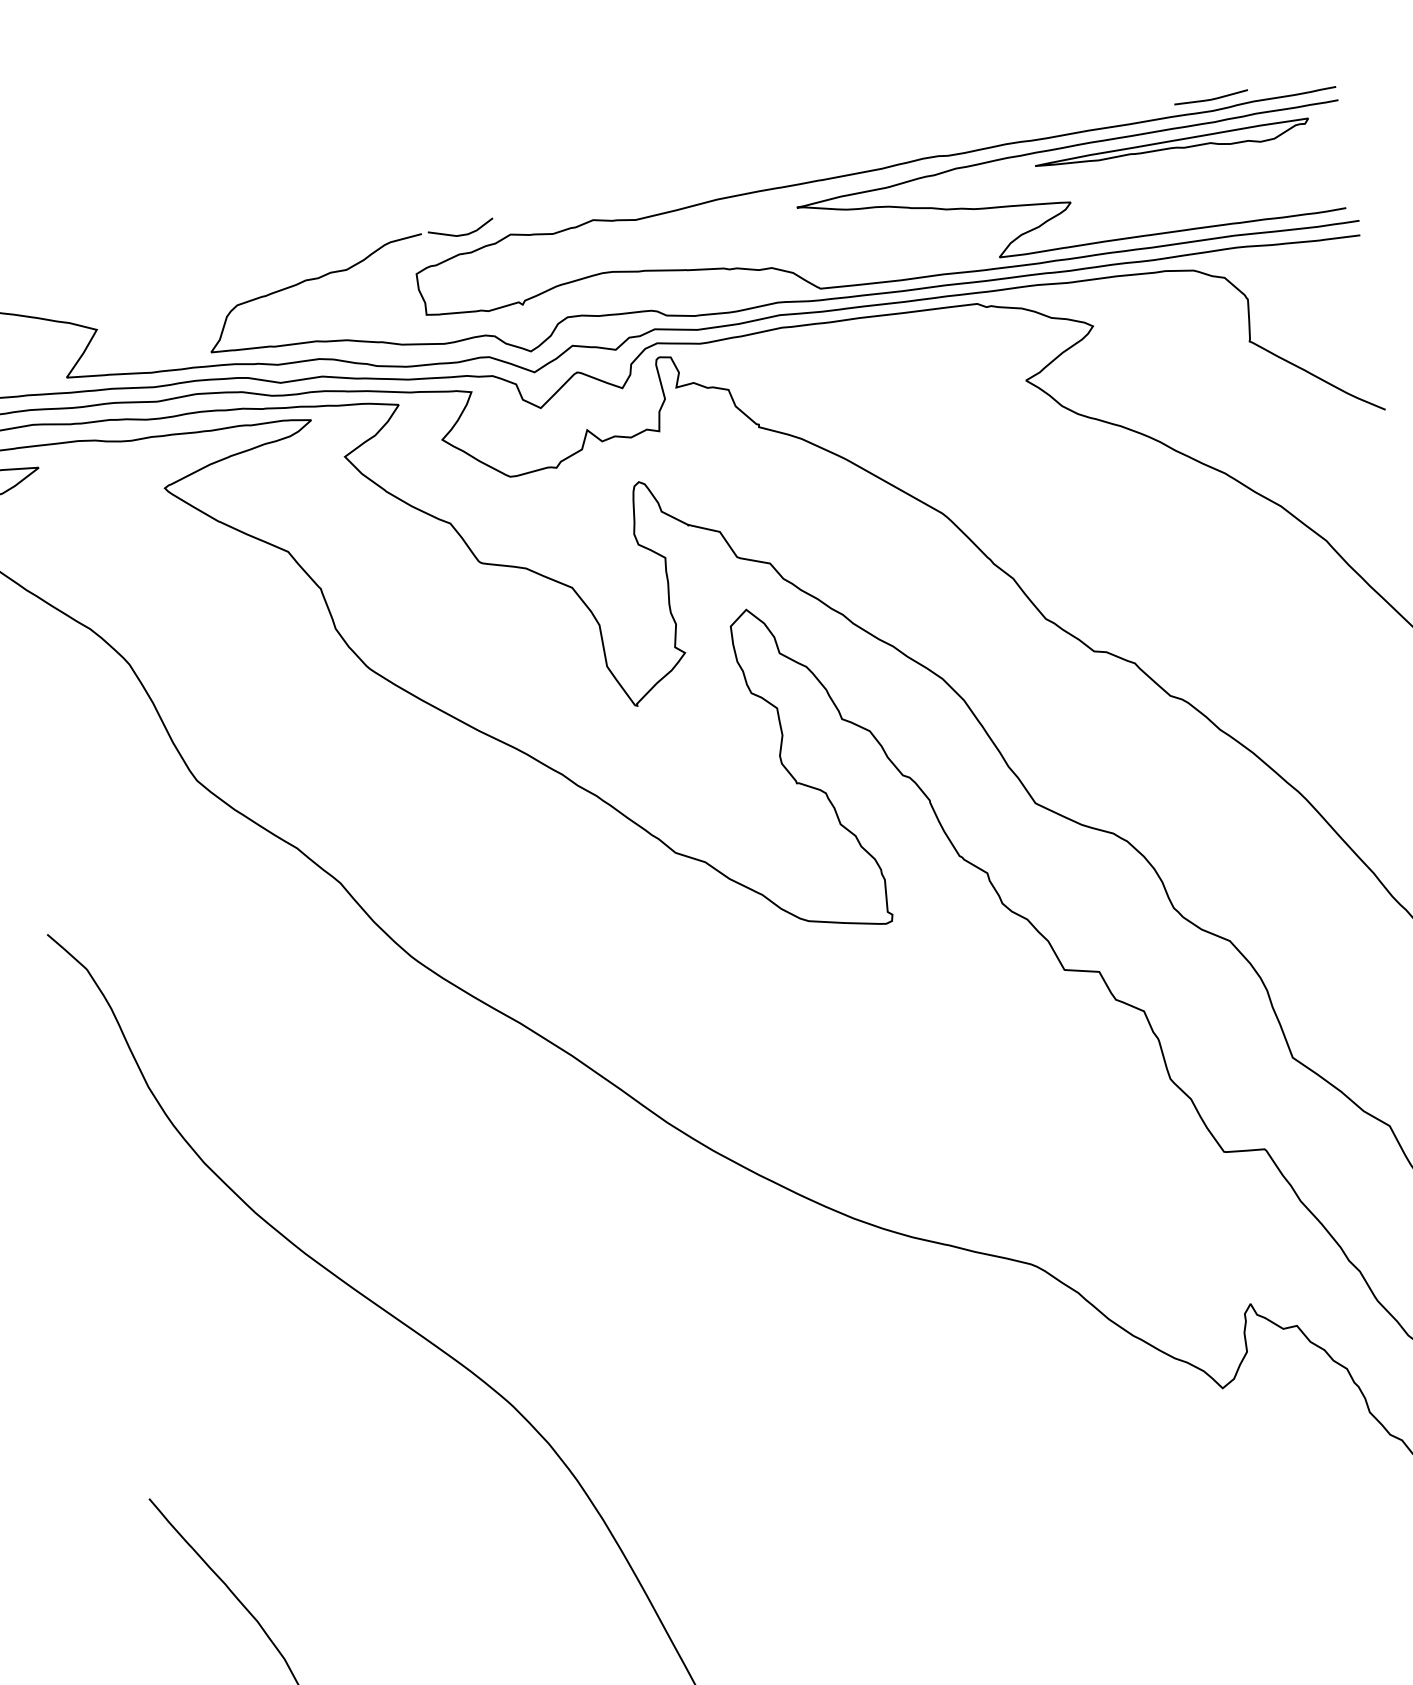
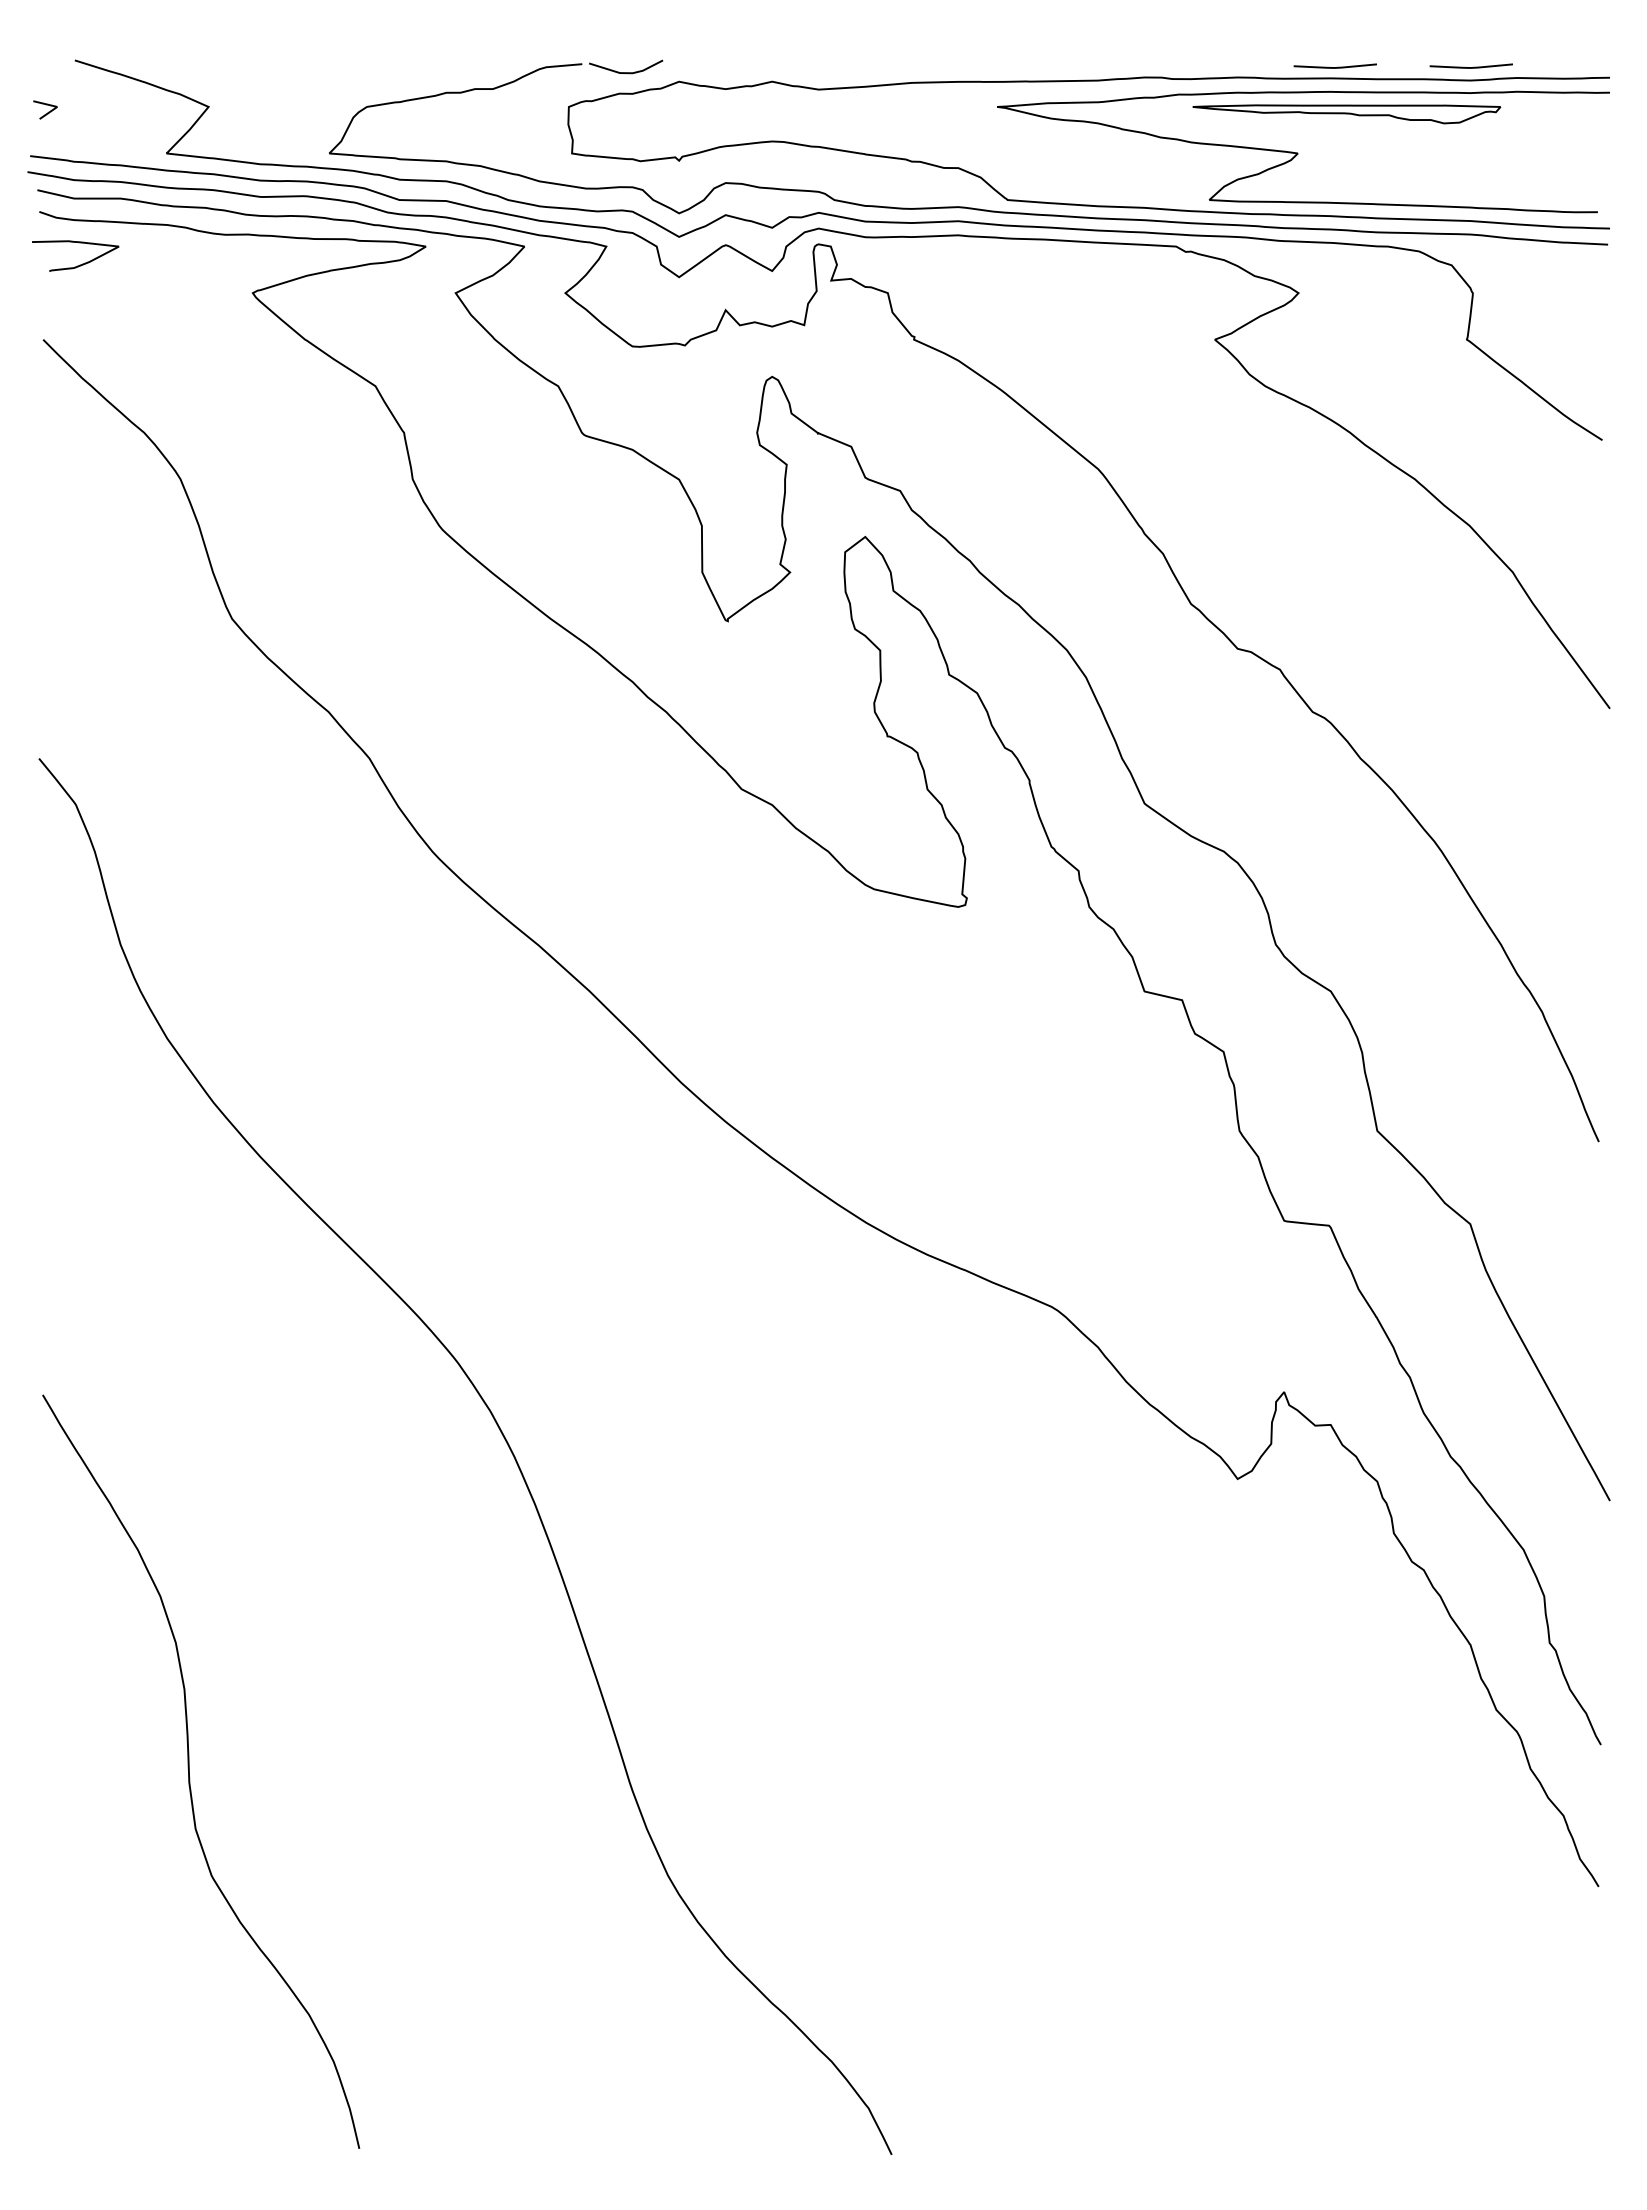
line: (1090, 120) -> (1334, 67), added
part: (1172, 148) -> (1346, 114), moved

